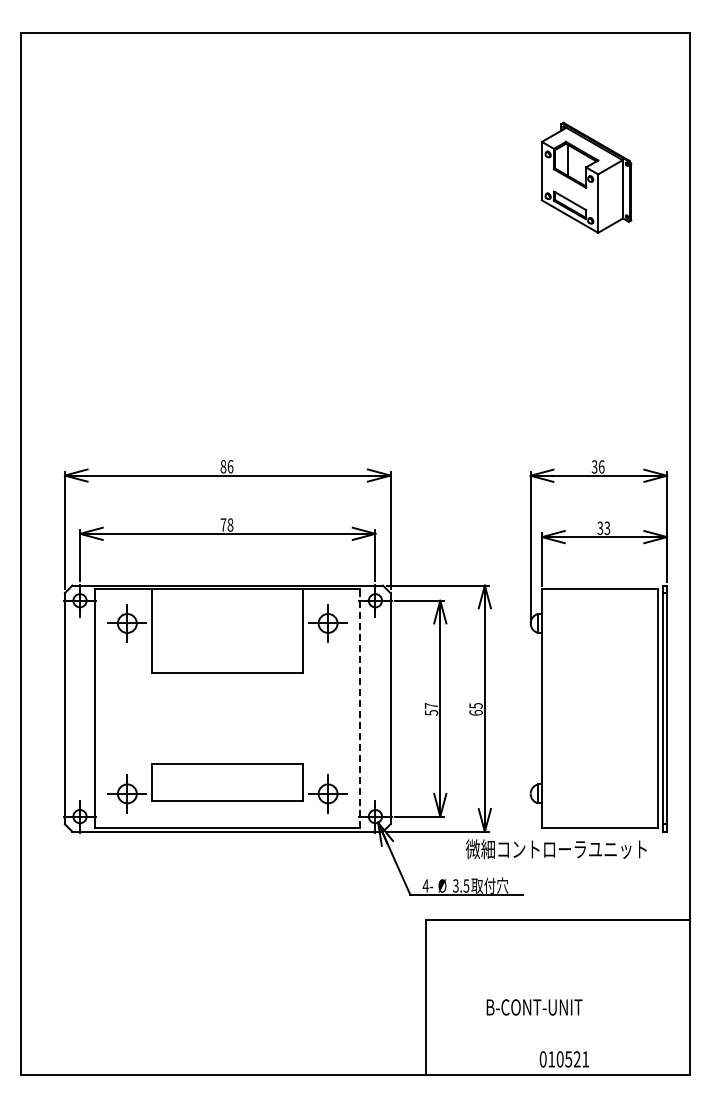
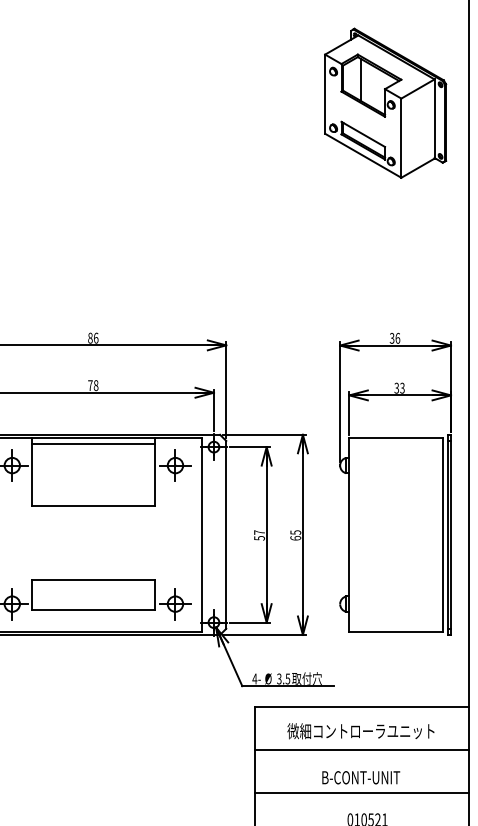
part: (586, 177) -> (385, 103), size x1.67
line: (227, 596) -> (93, 443), added
line: (360, 708) -> (201, 534), dashed -> solid
text: (555, 849) -> (360, 731), moved
line: (557, 973) -> (361, 750), added
text: (534, 1007) -> (361, 777), moved
line: (557, 1026) -> (361, 793), added

